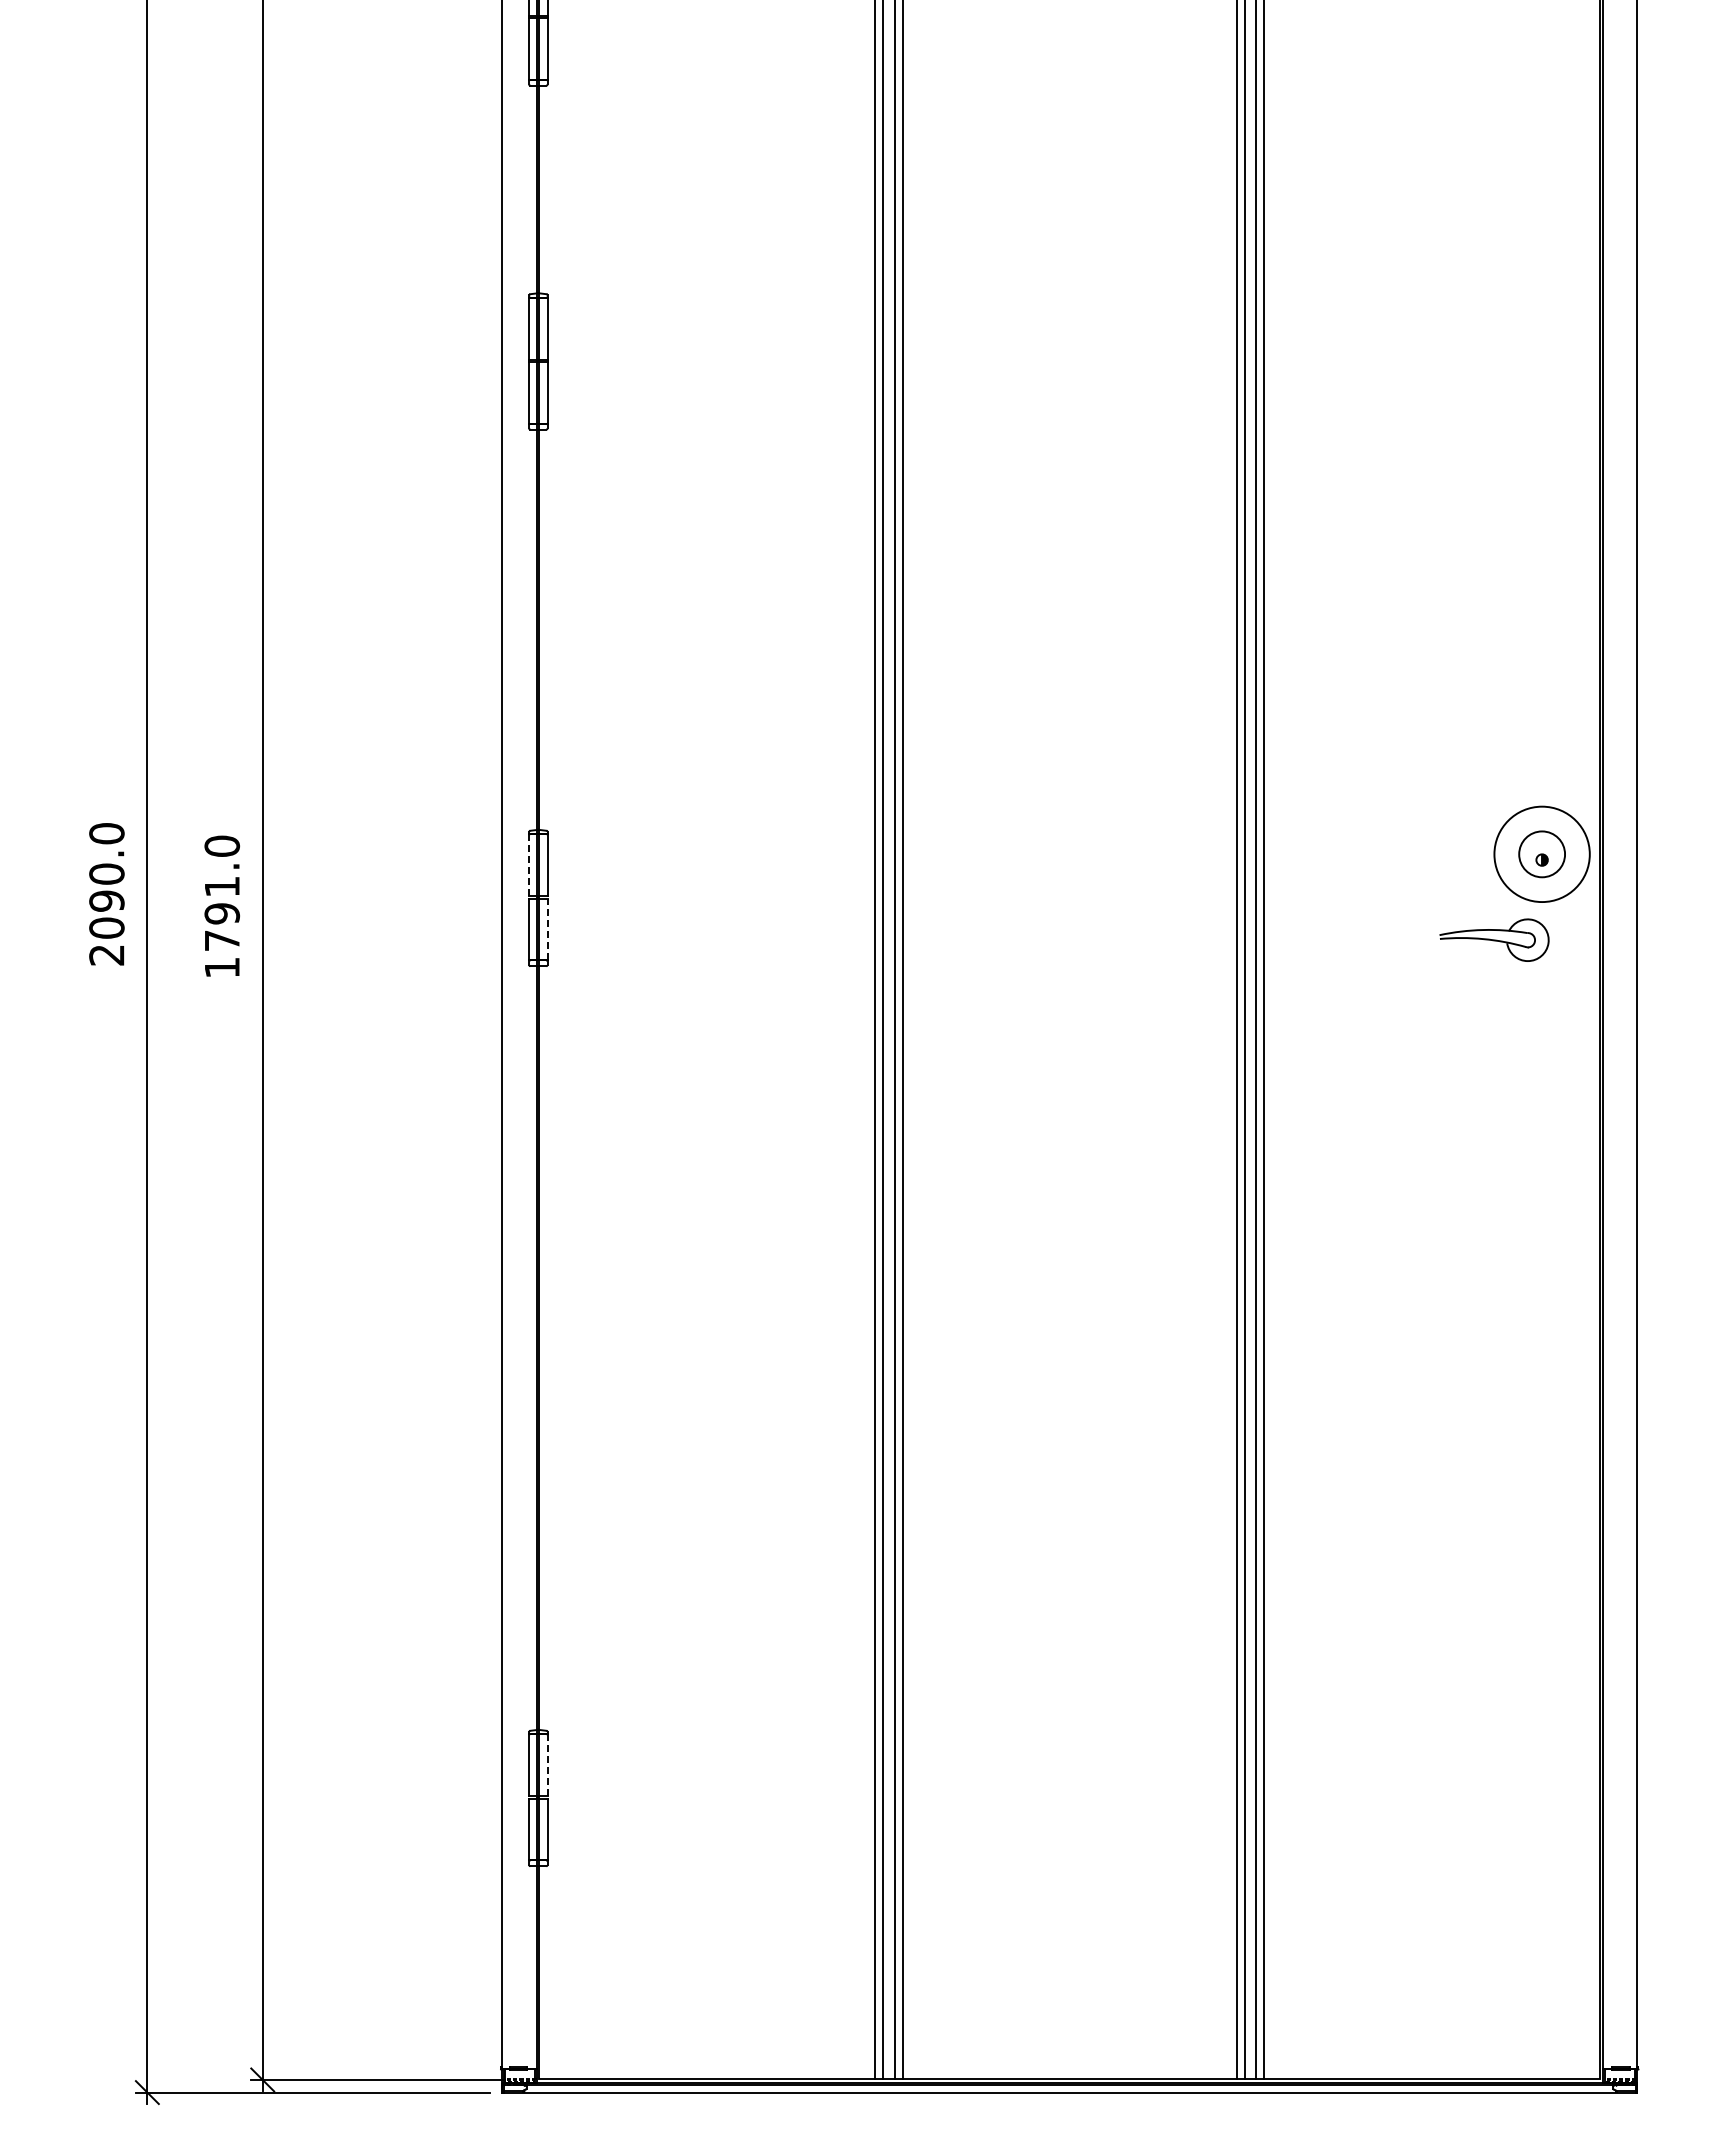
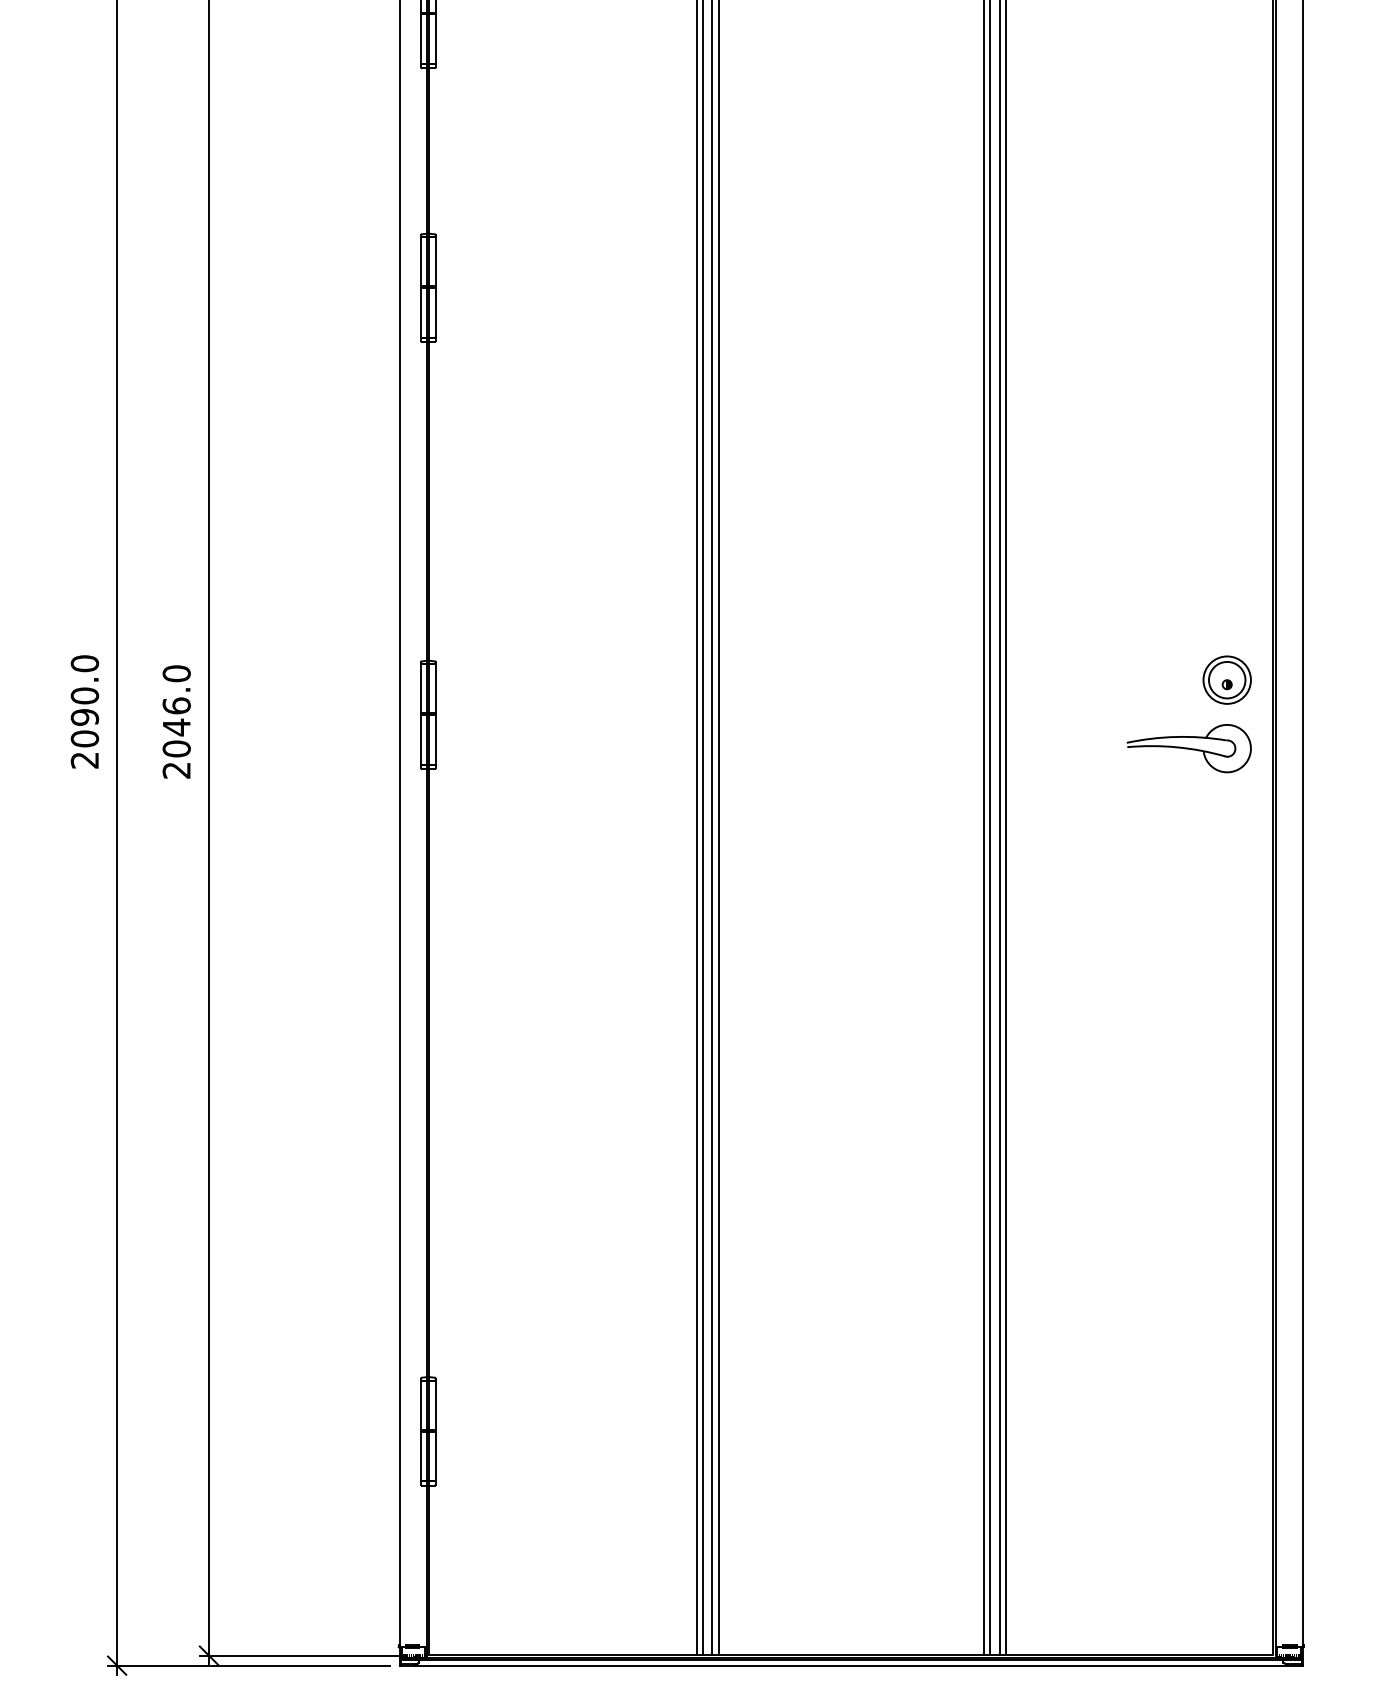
circle: (1541, 854) -> (1226, 680), size x0.62
line: (529, 865) -> (421, 689), dashed -> solid
text: (222, 927) -> (176, 738), 1791.0 -> 2046.0
line: (547, 929) -> (435, 739), dashed -> solid
part: (1494, 939) -> (1189, 747), size x1.43
line: (547, 1765) -> (435, 1405), dashed -> solid

